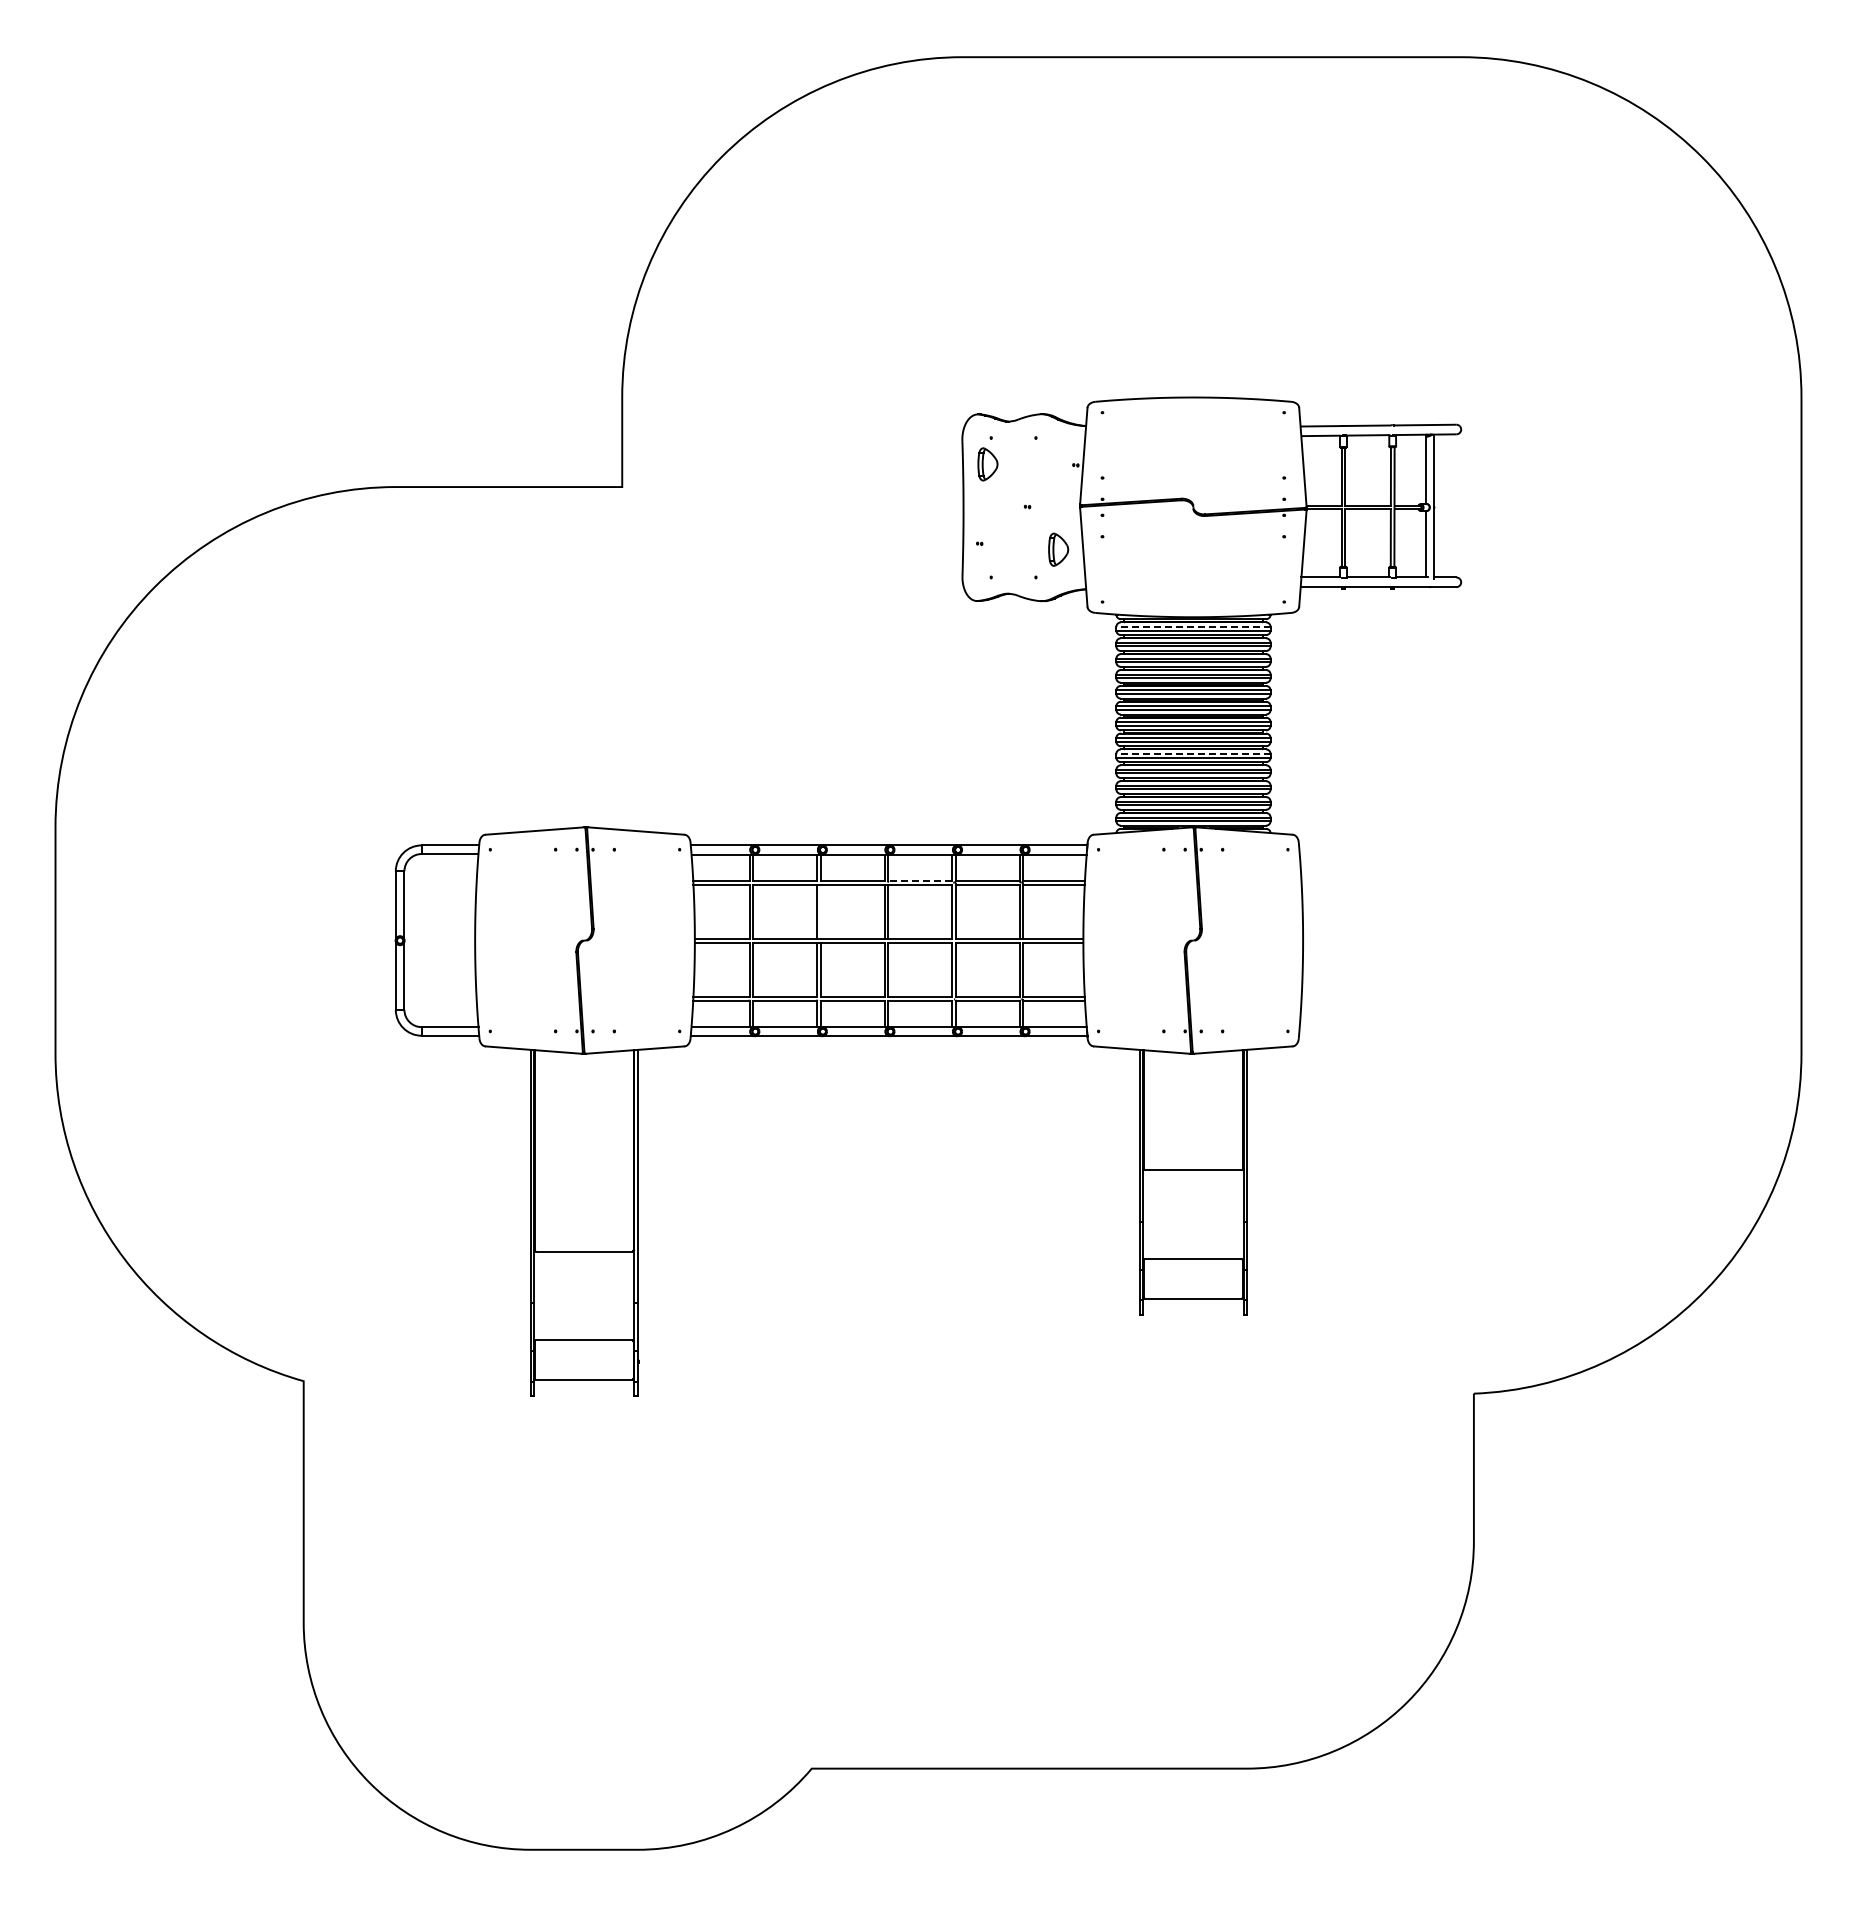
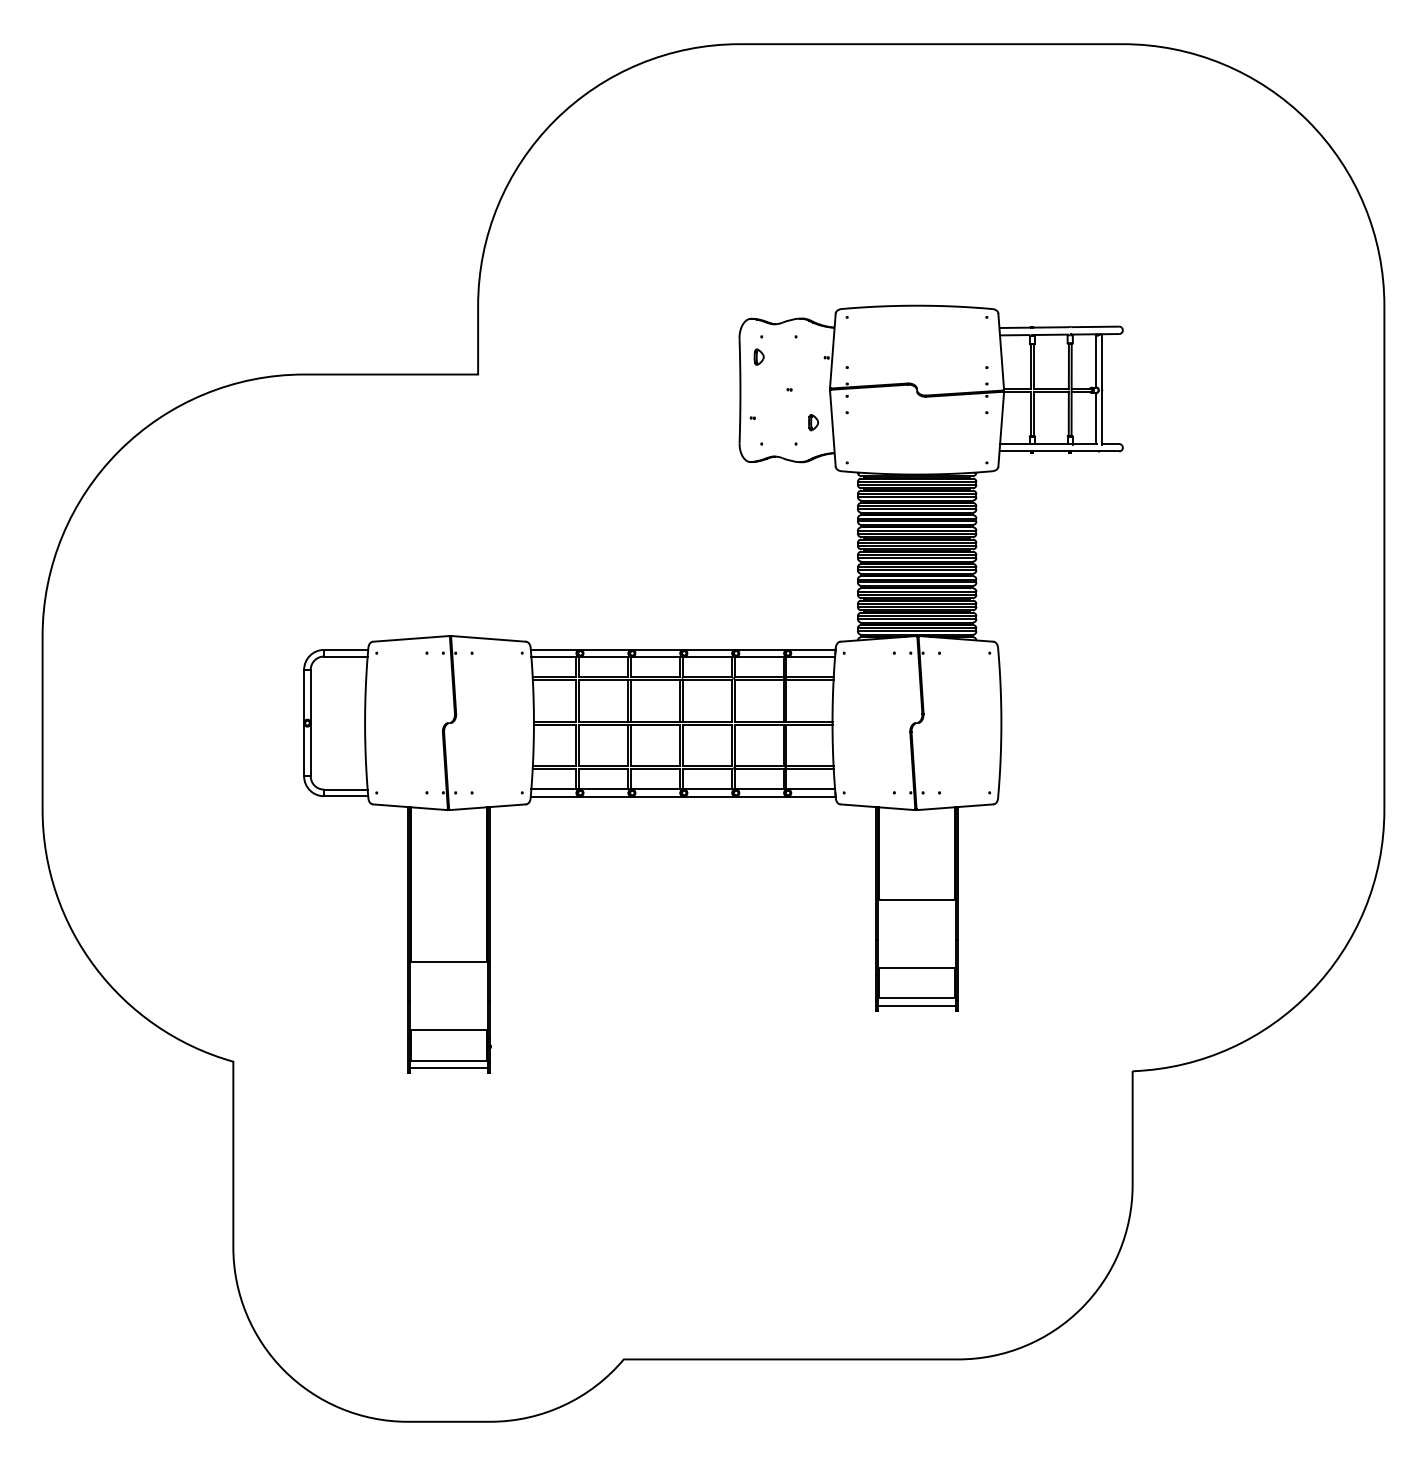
part: (987, 464) -> (758, 357), size x0.62
part: (1058, 549) -> (813, 422), size x0.62
line: (1192, 626) -> (916, 481), dashed -> solid
line: (1192, 753) -> (916, 579), dashed -> solid
line: (920, 880) -> (707, 676), dashed -> solid
line: (820, 911) -> (630, 700), added
line: (1193, 1308) -> (917, 1005), added
line: (583, 1390) -> (448, 1068), added

